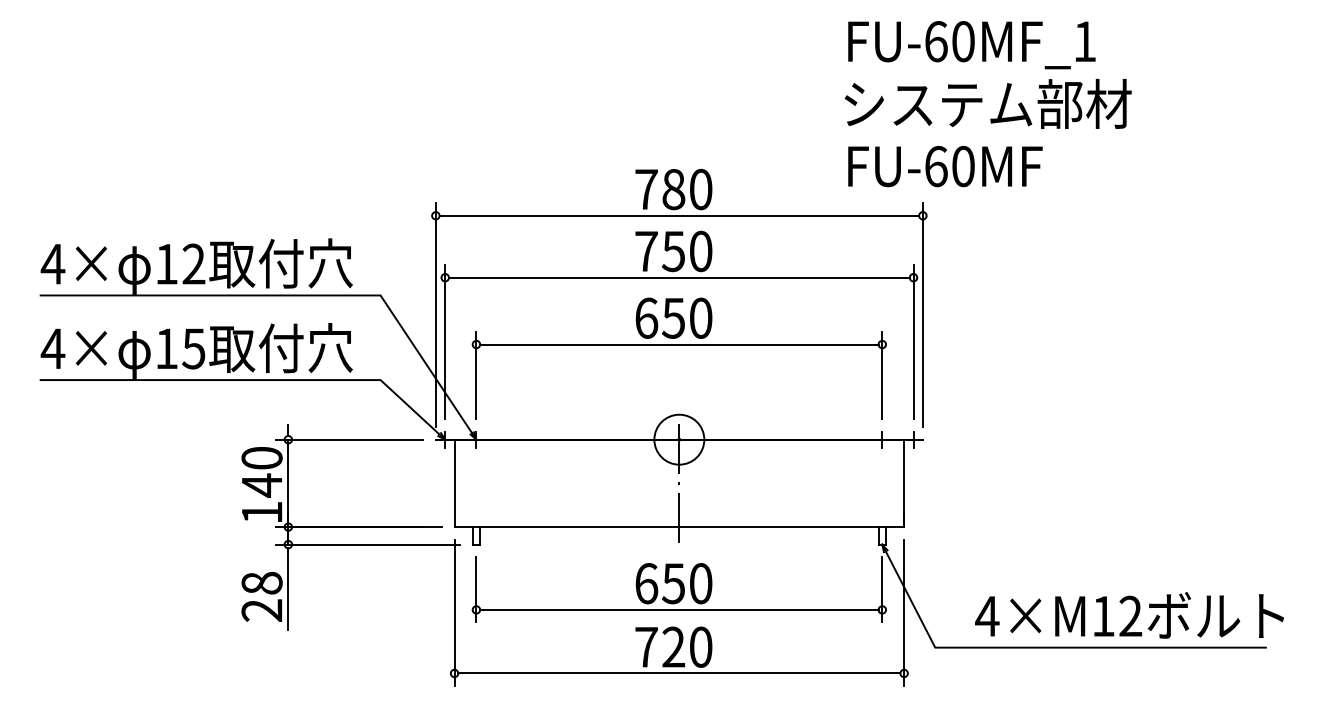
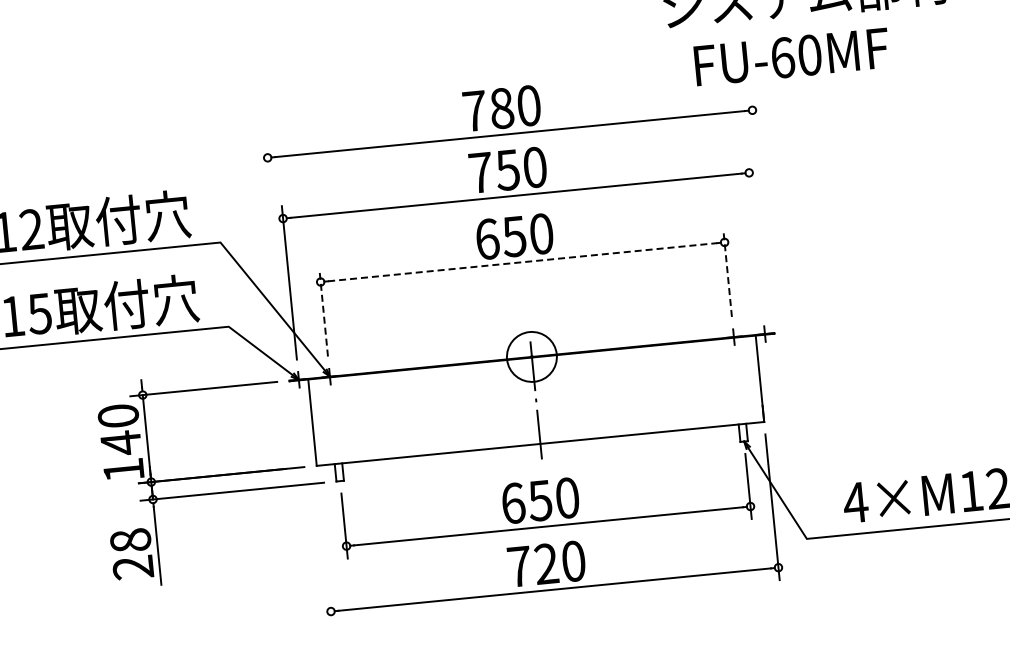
text: (945, 166) -> (792, 56), moved
line: (435, 315) -> (277, 257), removed
line: (922, 315) -> (761, 209), removed
line: (913, 342) -> (755, 237), removed
line: (679, 344) -> (522, 262), solid -> dashed
line: (476, 375) -> (323, 312), solid -> dashed
line: (882, 375) -> (727, 273), solid -> dashed
line: (454, 612) -> (325, 550), removed

